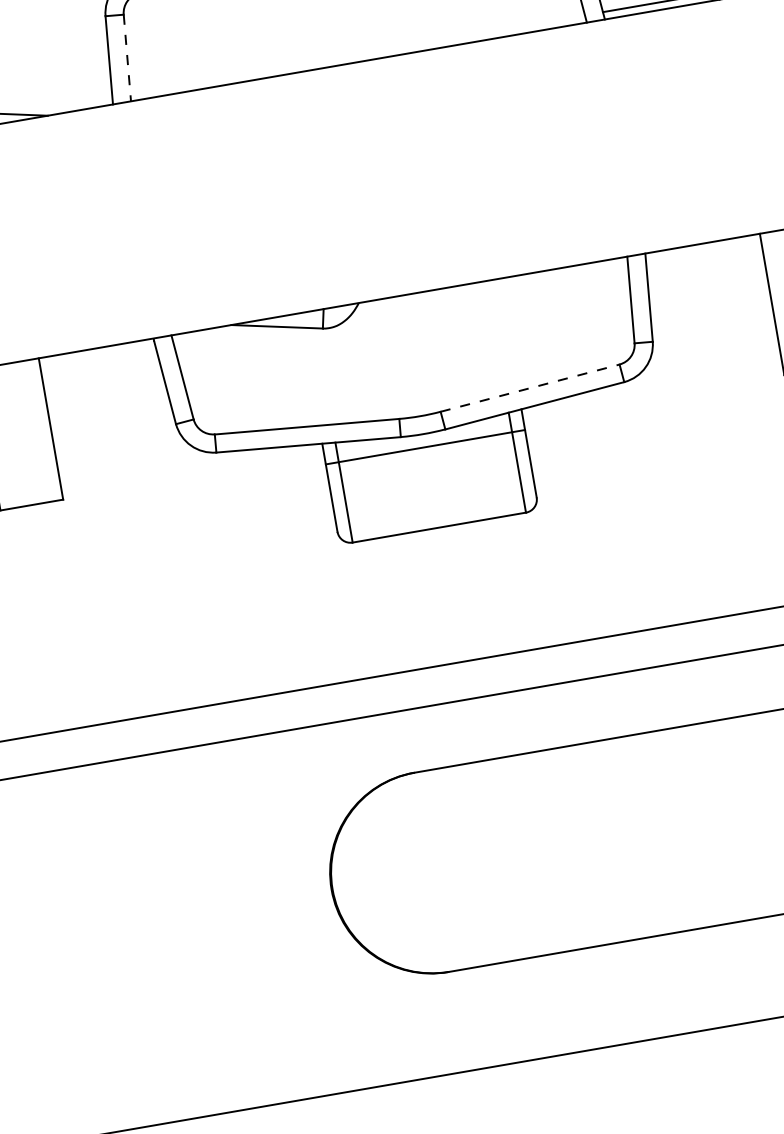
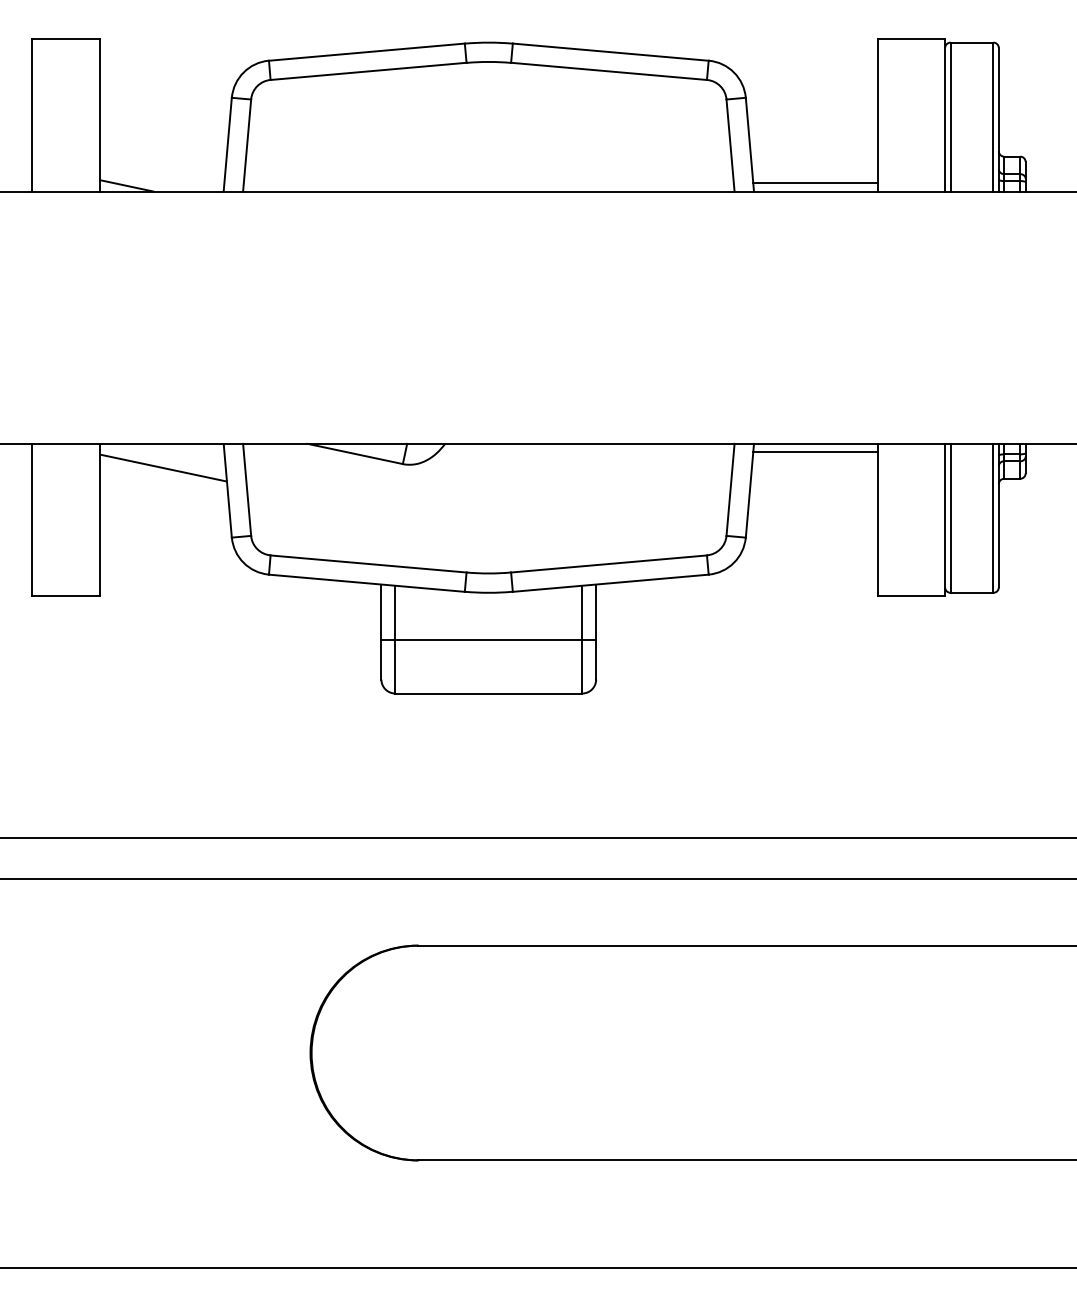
line: (127, 58) -> (247, 146), dashed -> solid
line: (703, 250) -> (815, 451), added
line: (101, 370) -> (163, 467), added
line: (530, 387) -> (609, 563), dashed -> solid
line: (425, 446) -> (488, 639), moved

